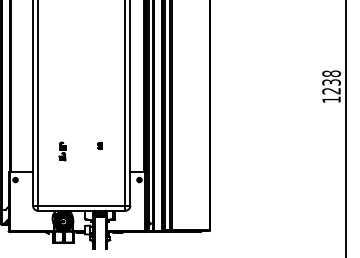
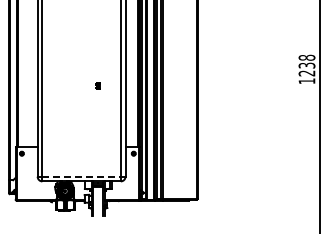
part: (99, 145) -> (97, 85), moved
part: (62, 151) -> (64, 127), removed
line: (82, 205) -> (82, 176), solid -> dashed

